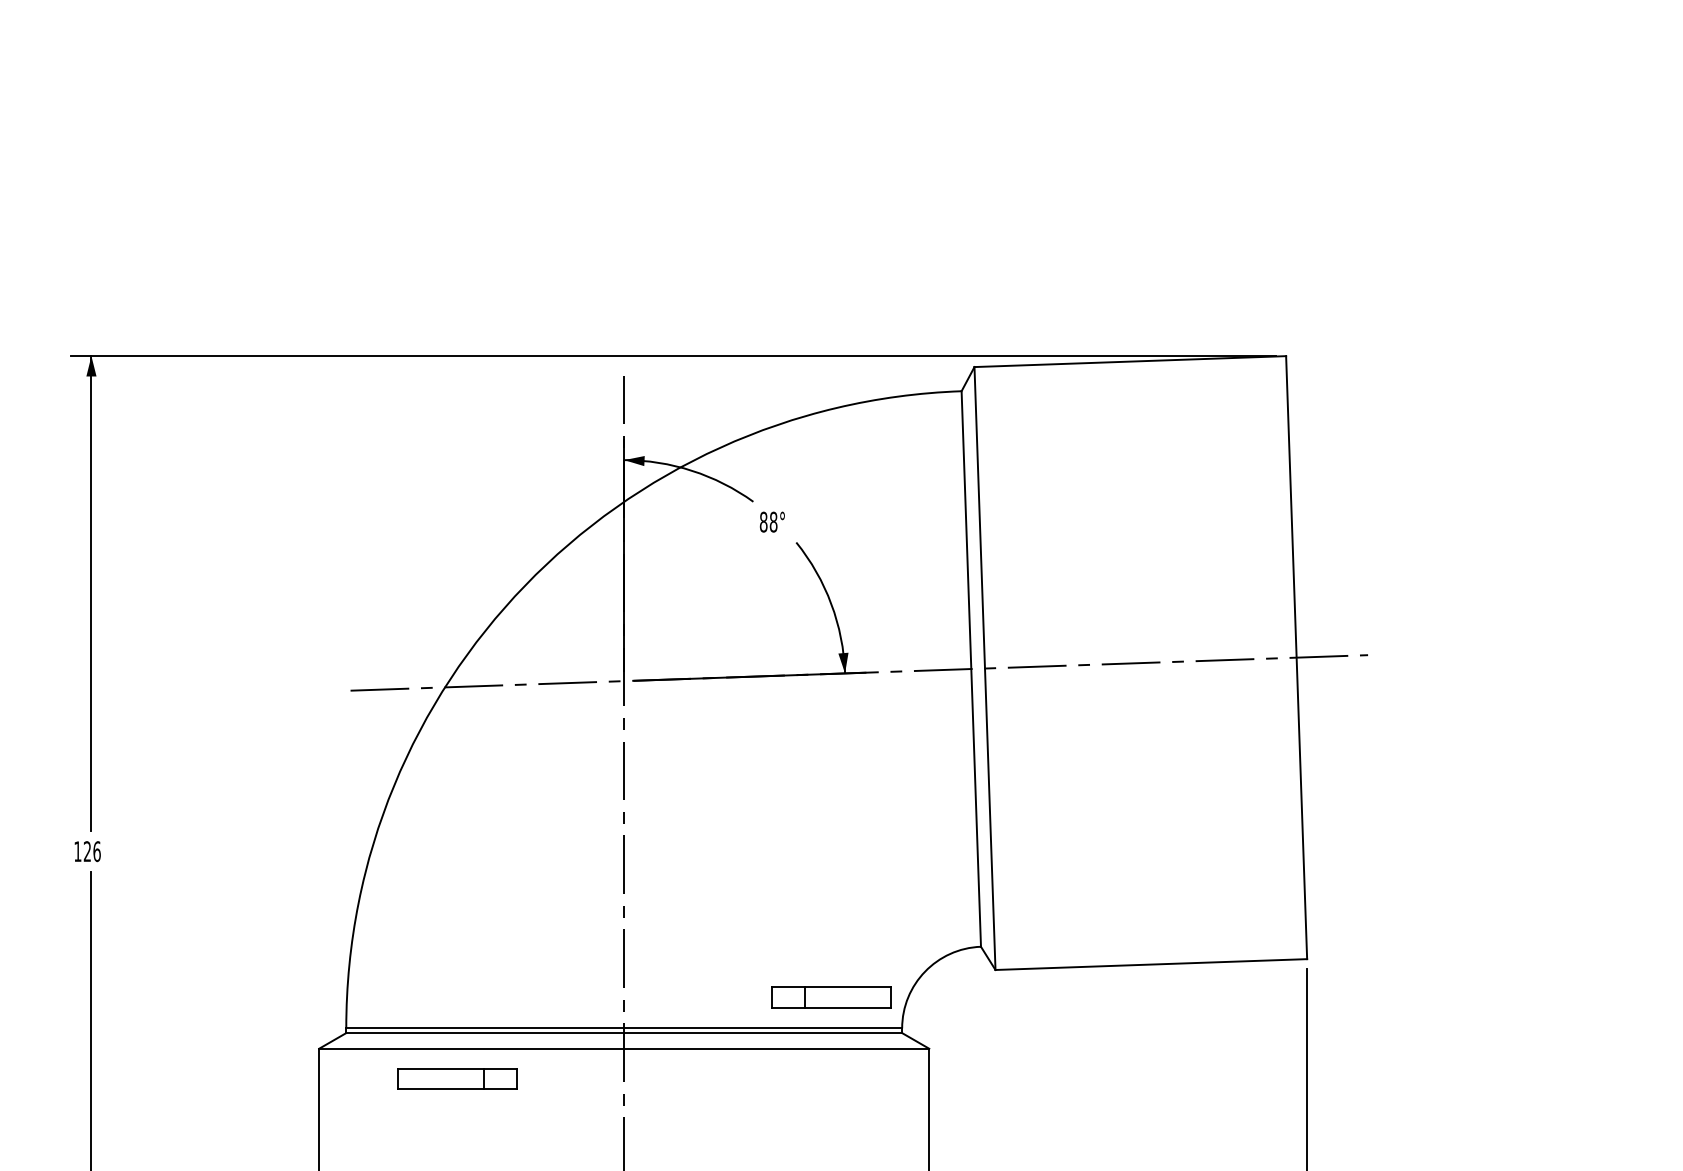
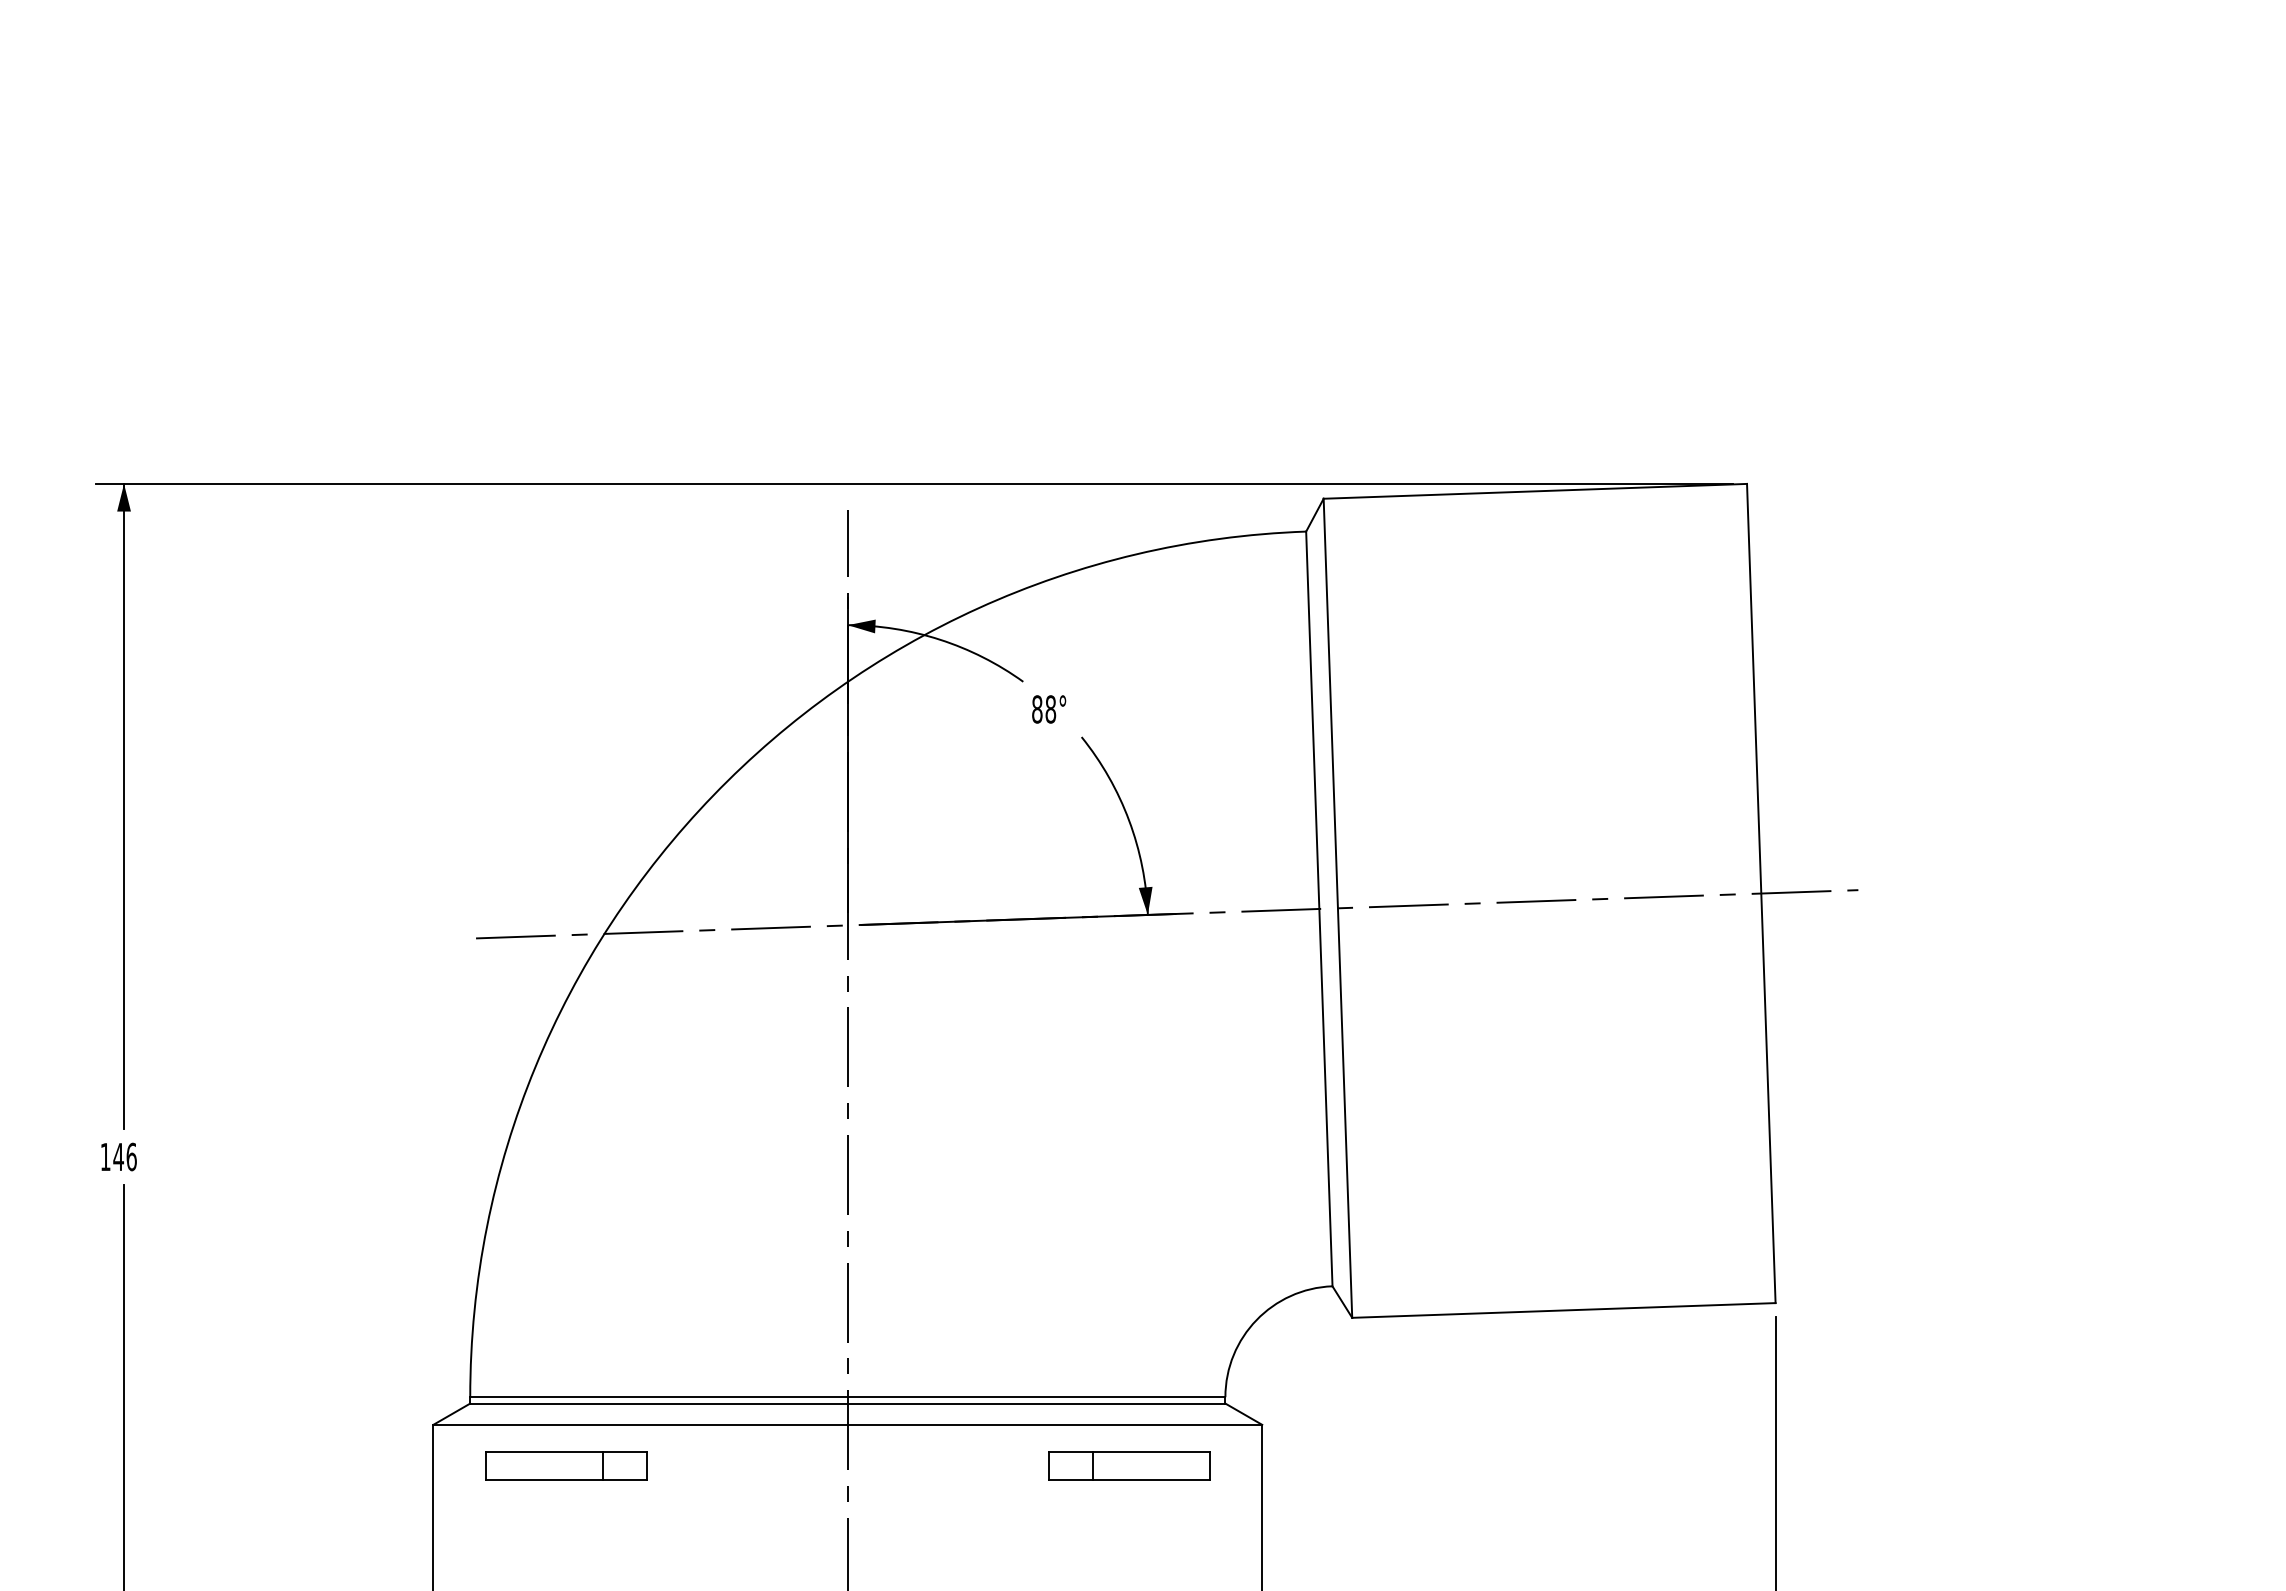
text: (87, 851) -> (118, 1156), 126 -> 146
part: (831, 996) -> (1129, 1465), moved
part: (457, 1078) -> (566, 1465), moved

